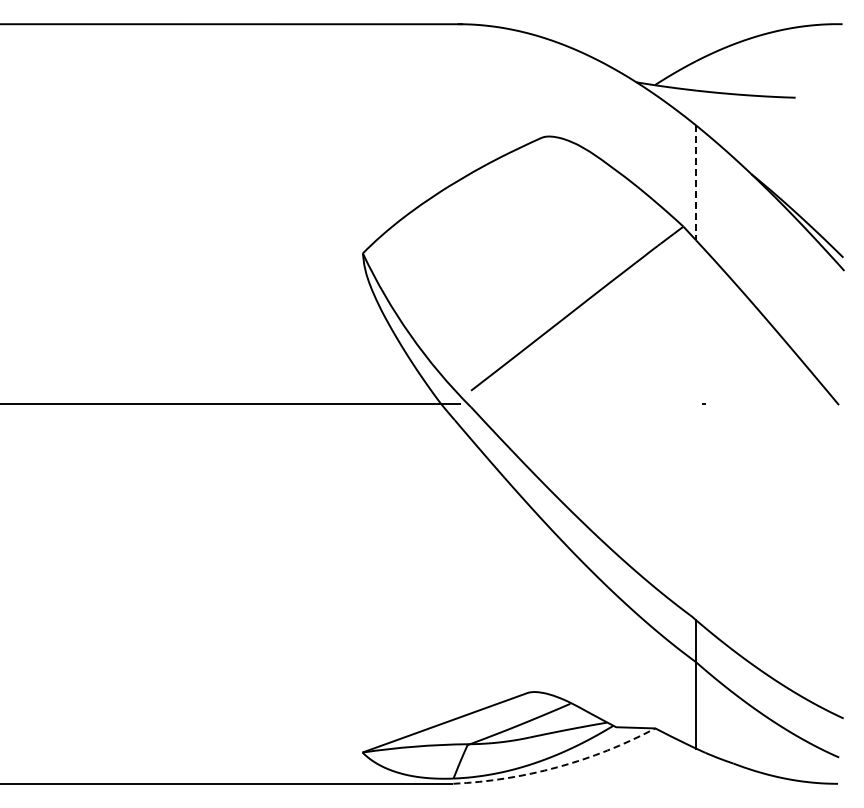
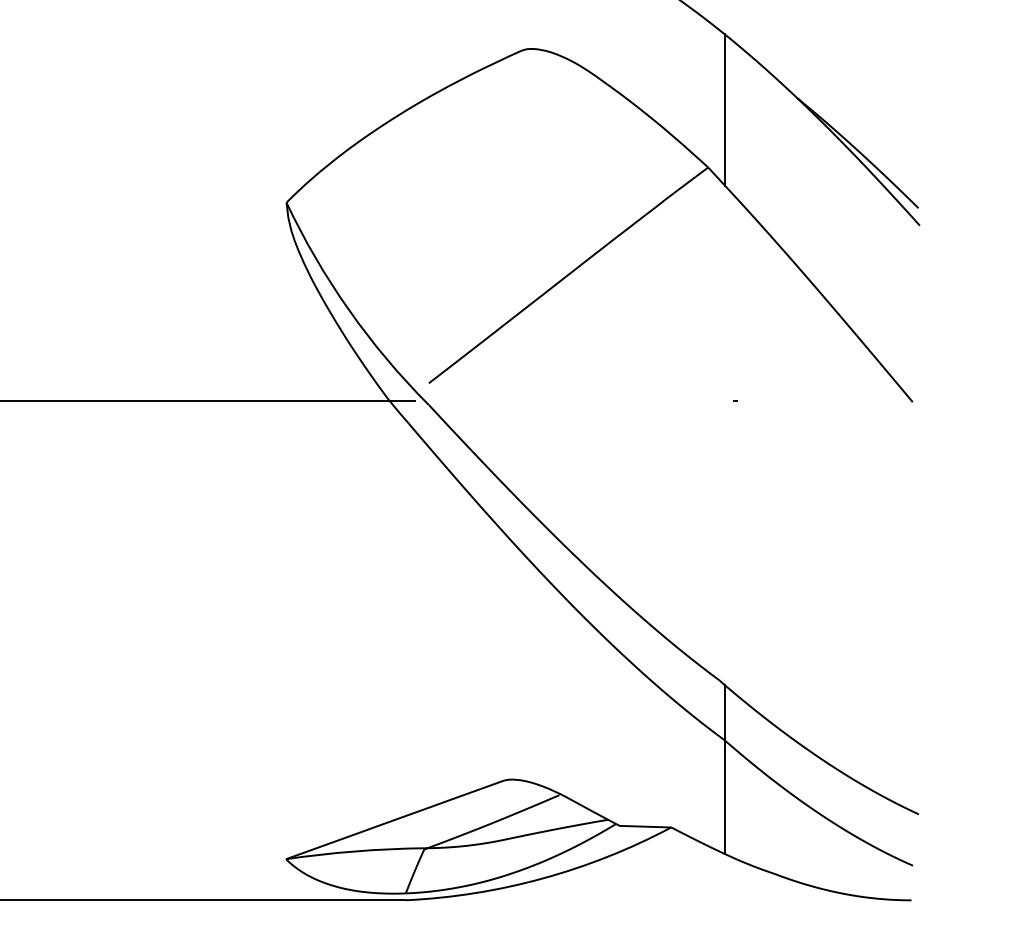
line: (696, 183) -> (725, 110), dashed -> solid
arc: (557, 767) -> (542, 878), dashed -> solid

